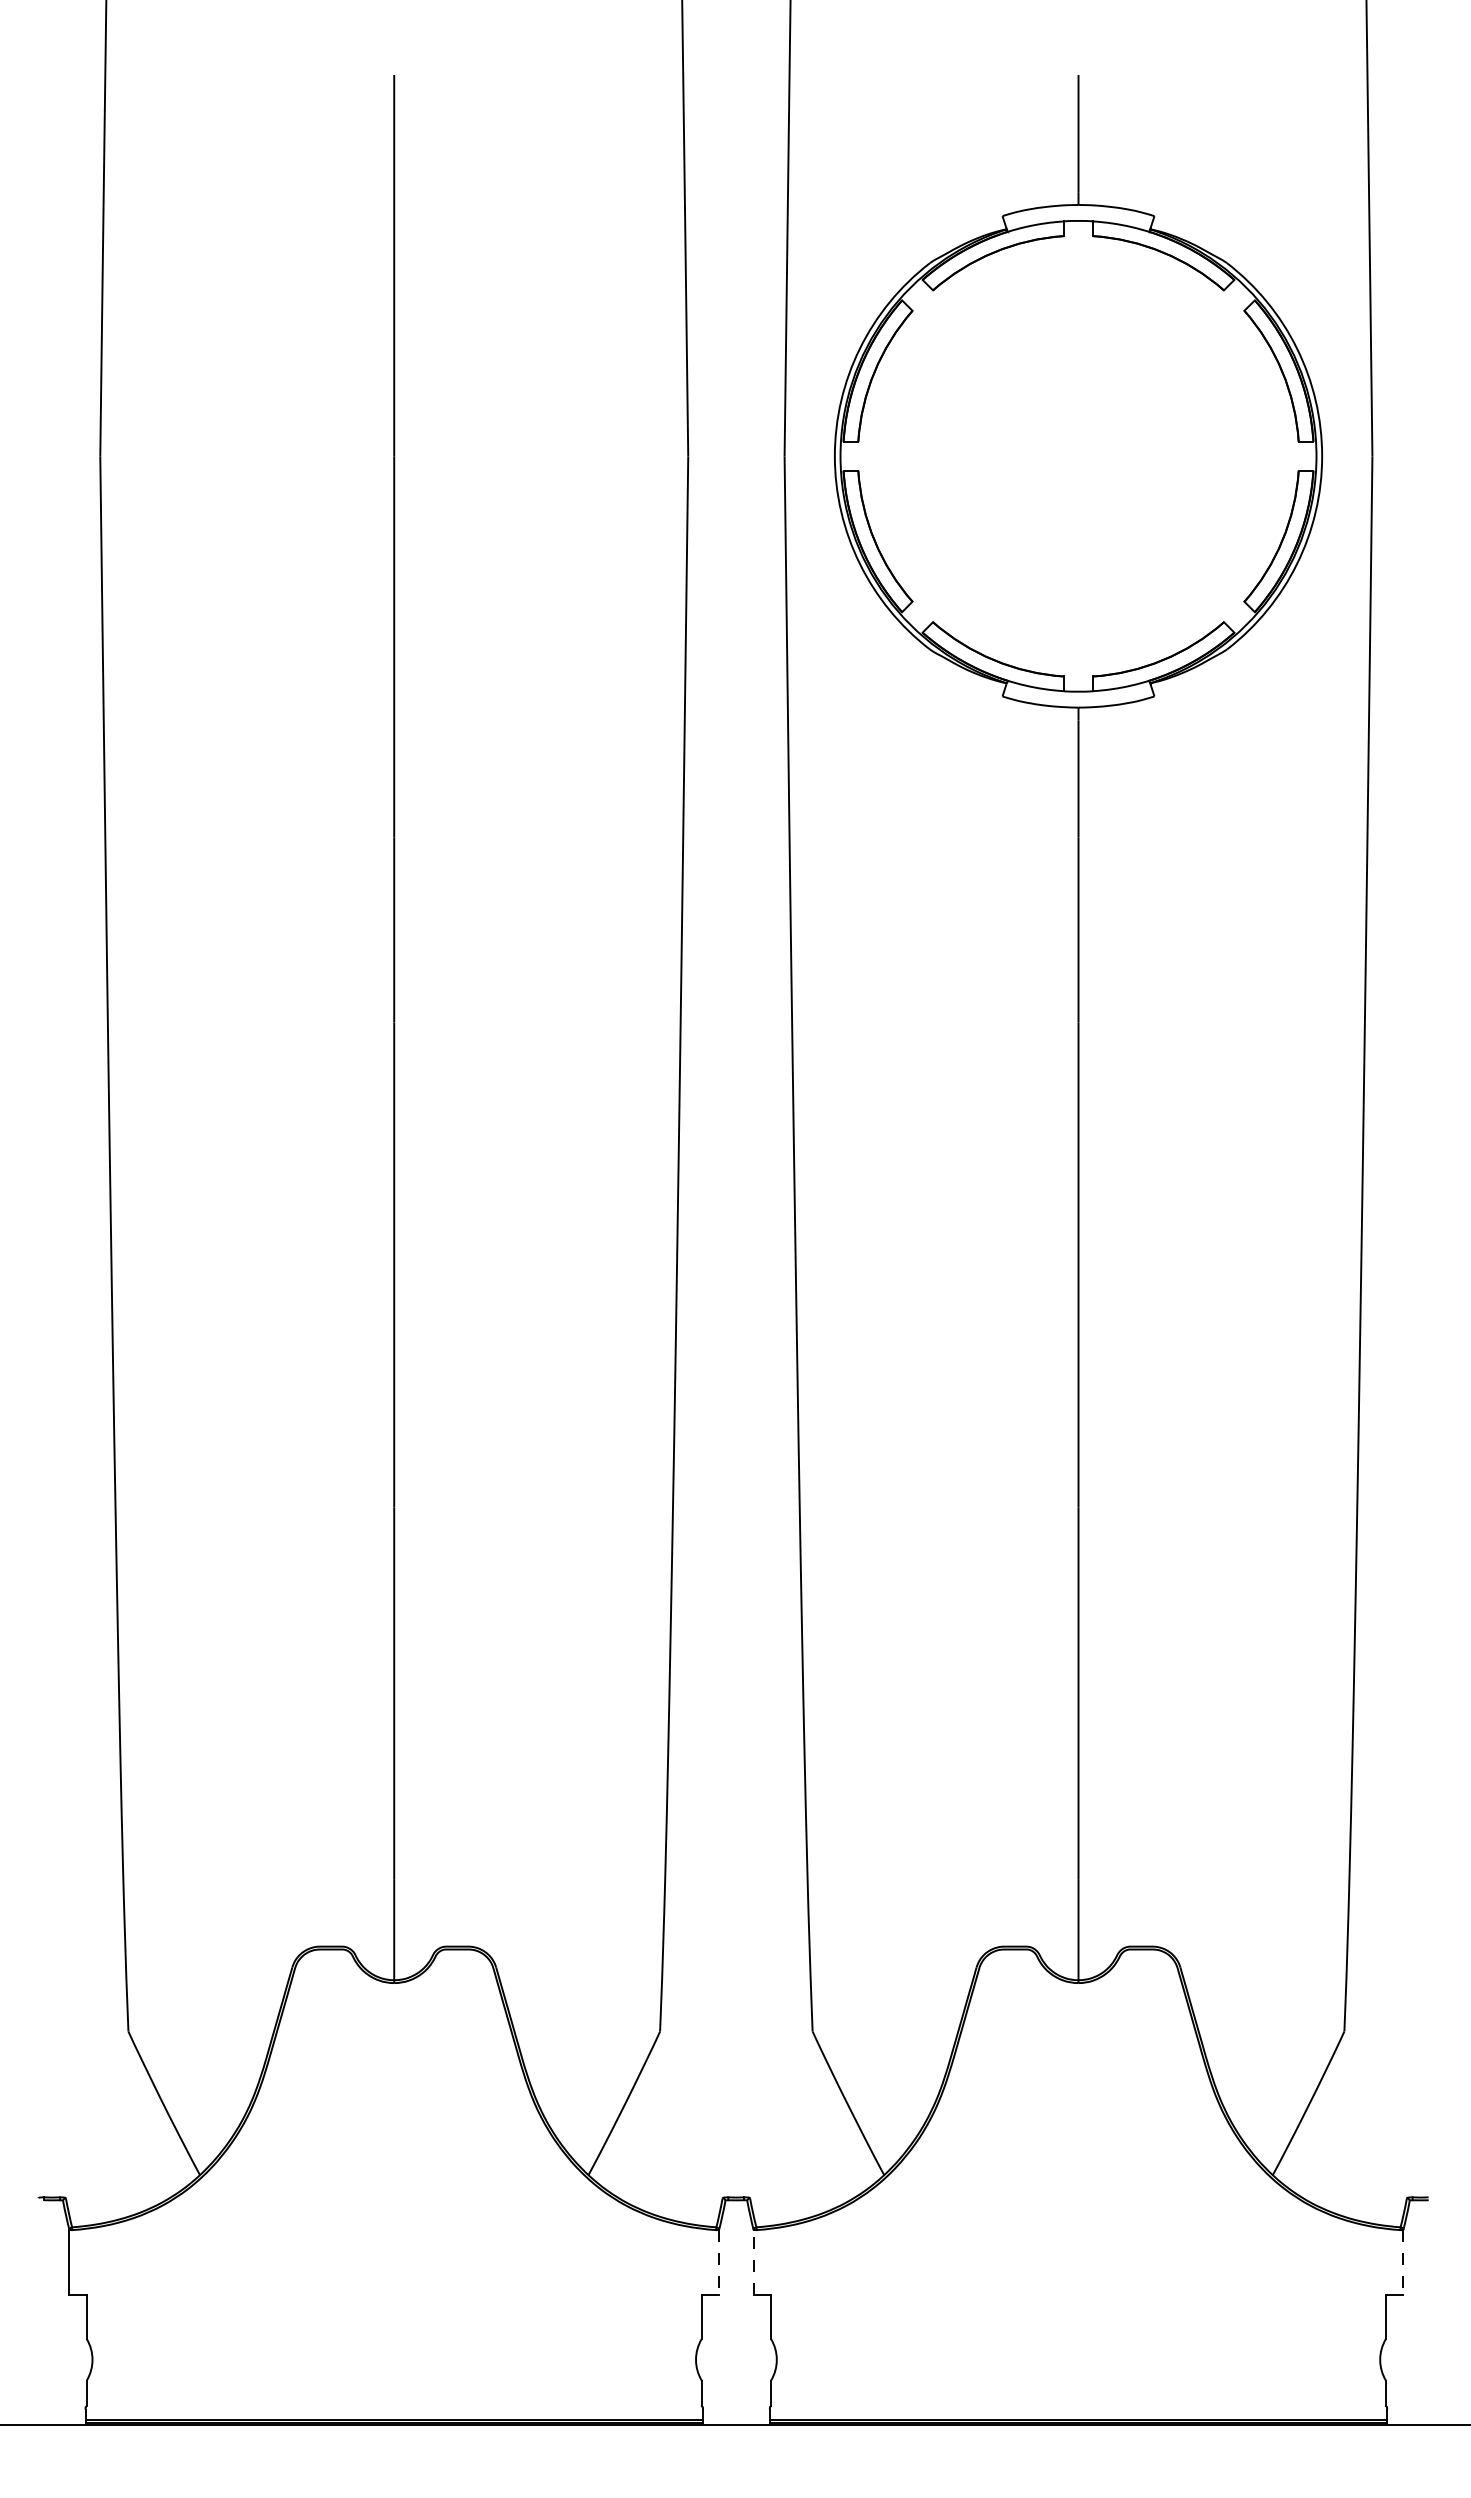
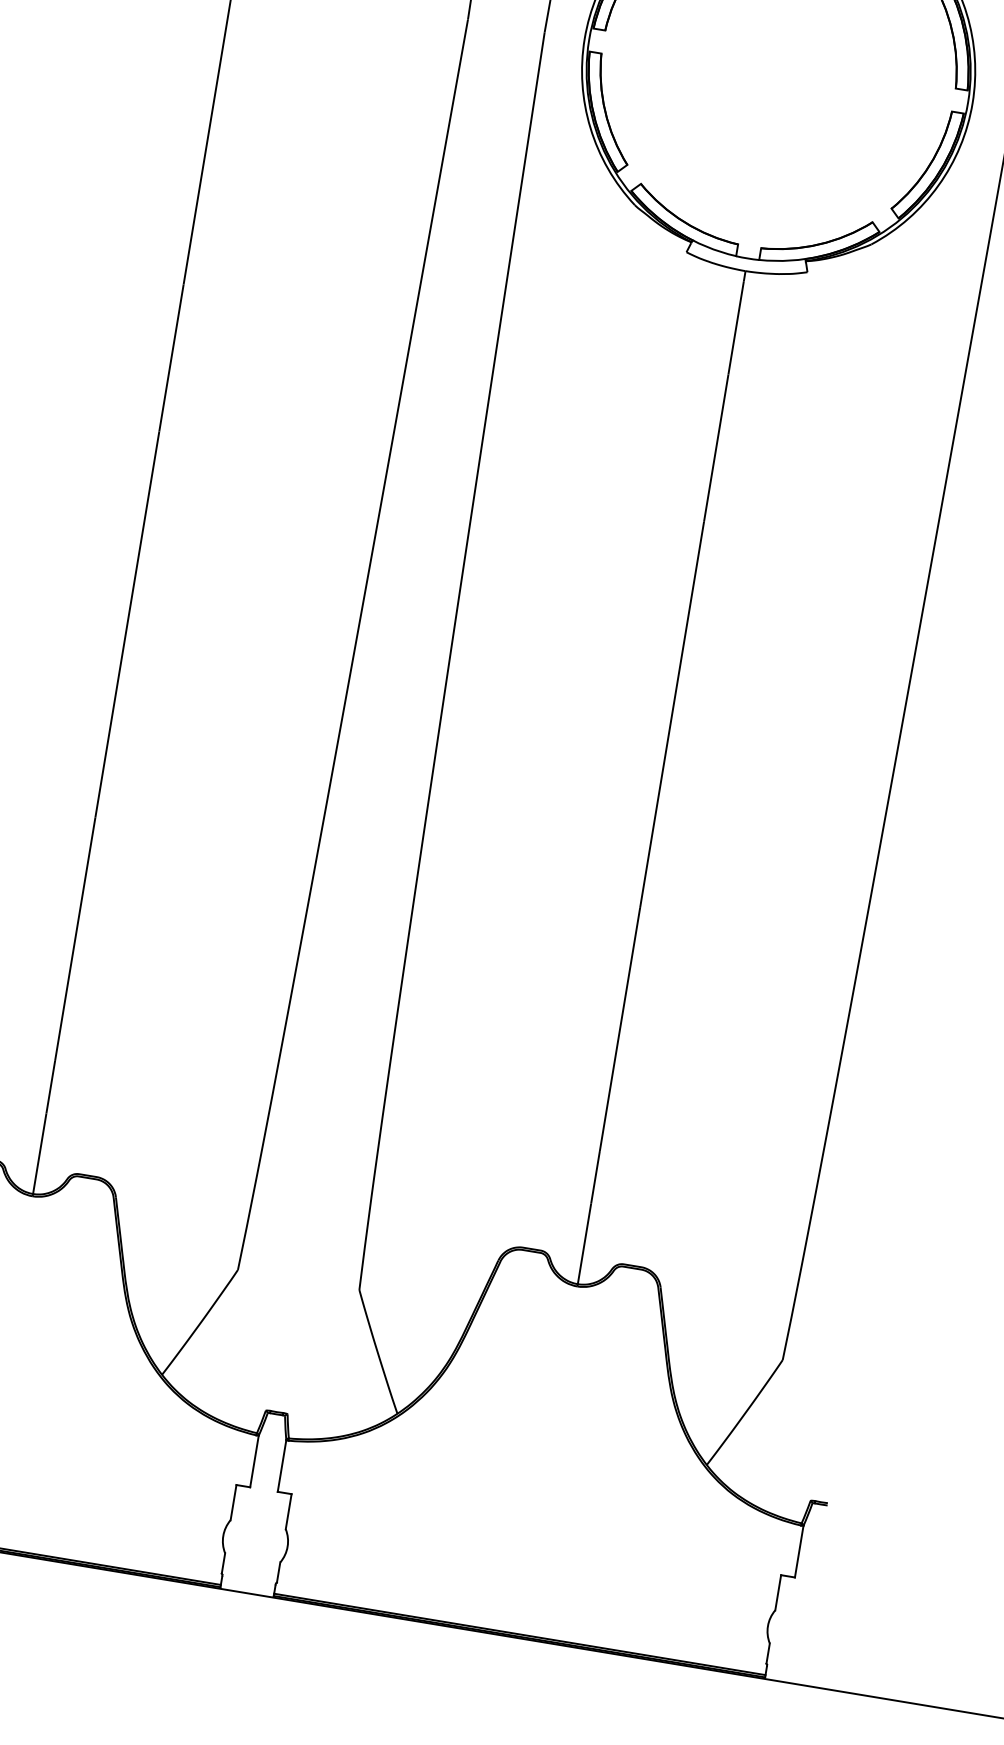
line: (753, 2261) -> (282, 1465), dashed -> solid
line: (719, 2262) -> (254, 1461), dashed -> solid
line: (1403, 2262) -> (799, 1551), dashed -> solid

